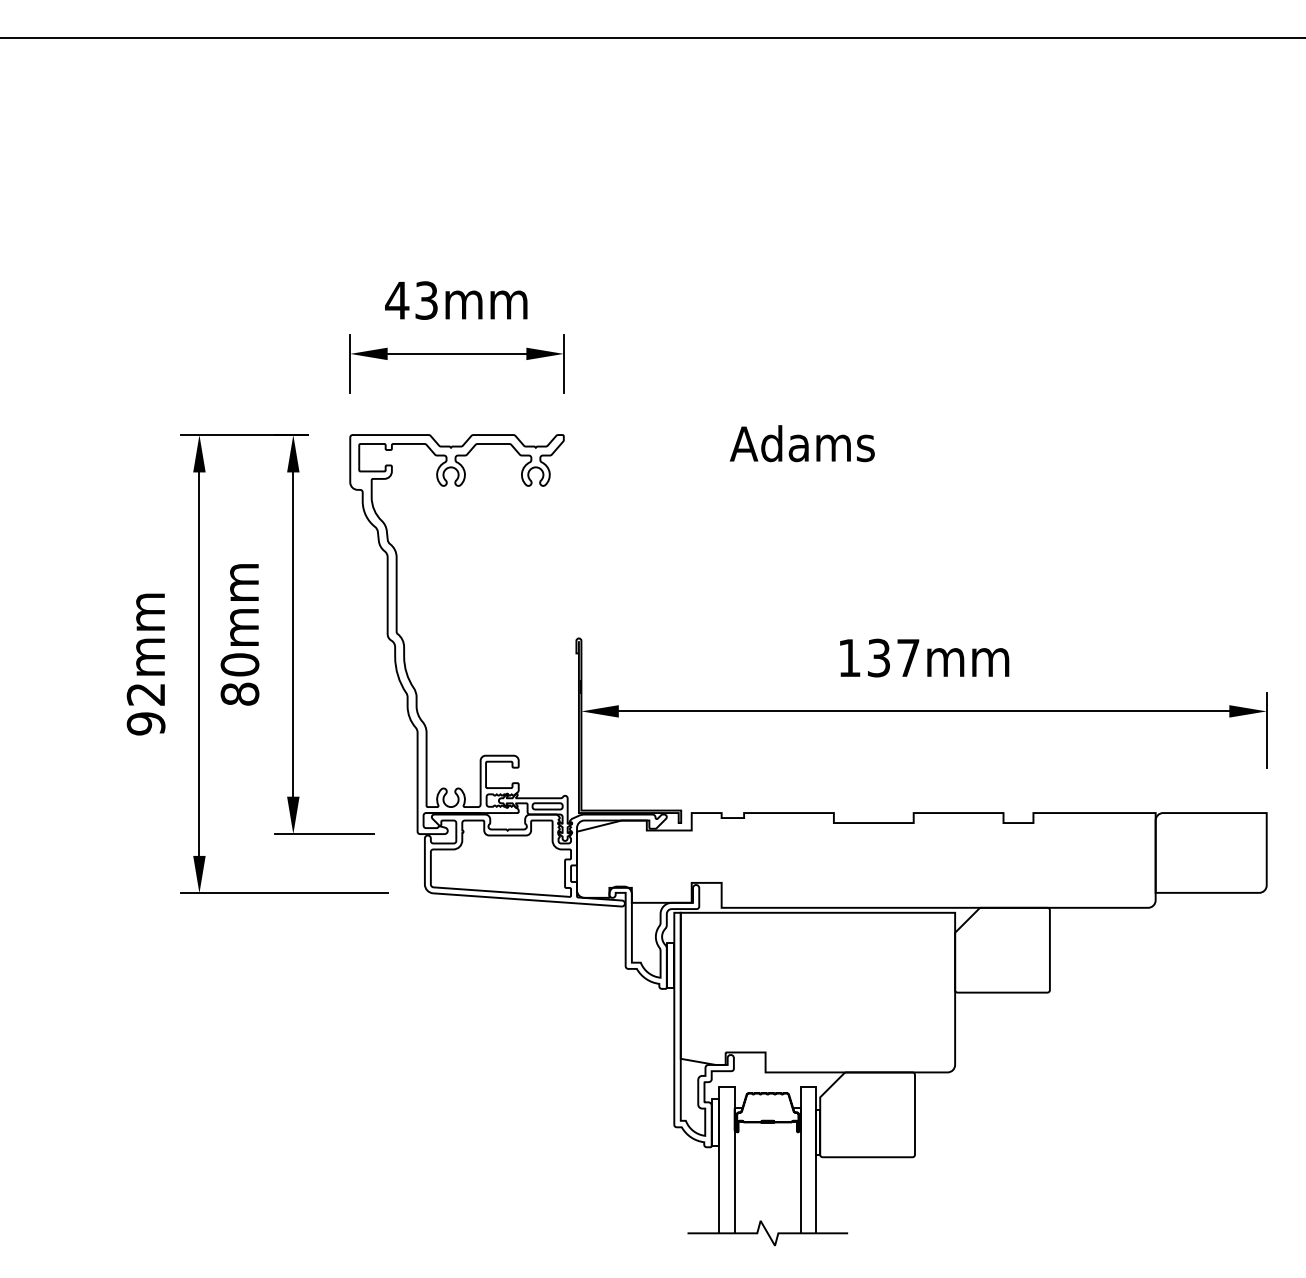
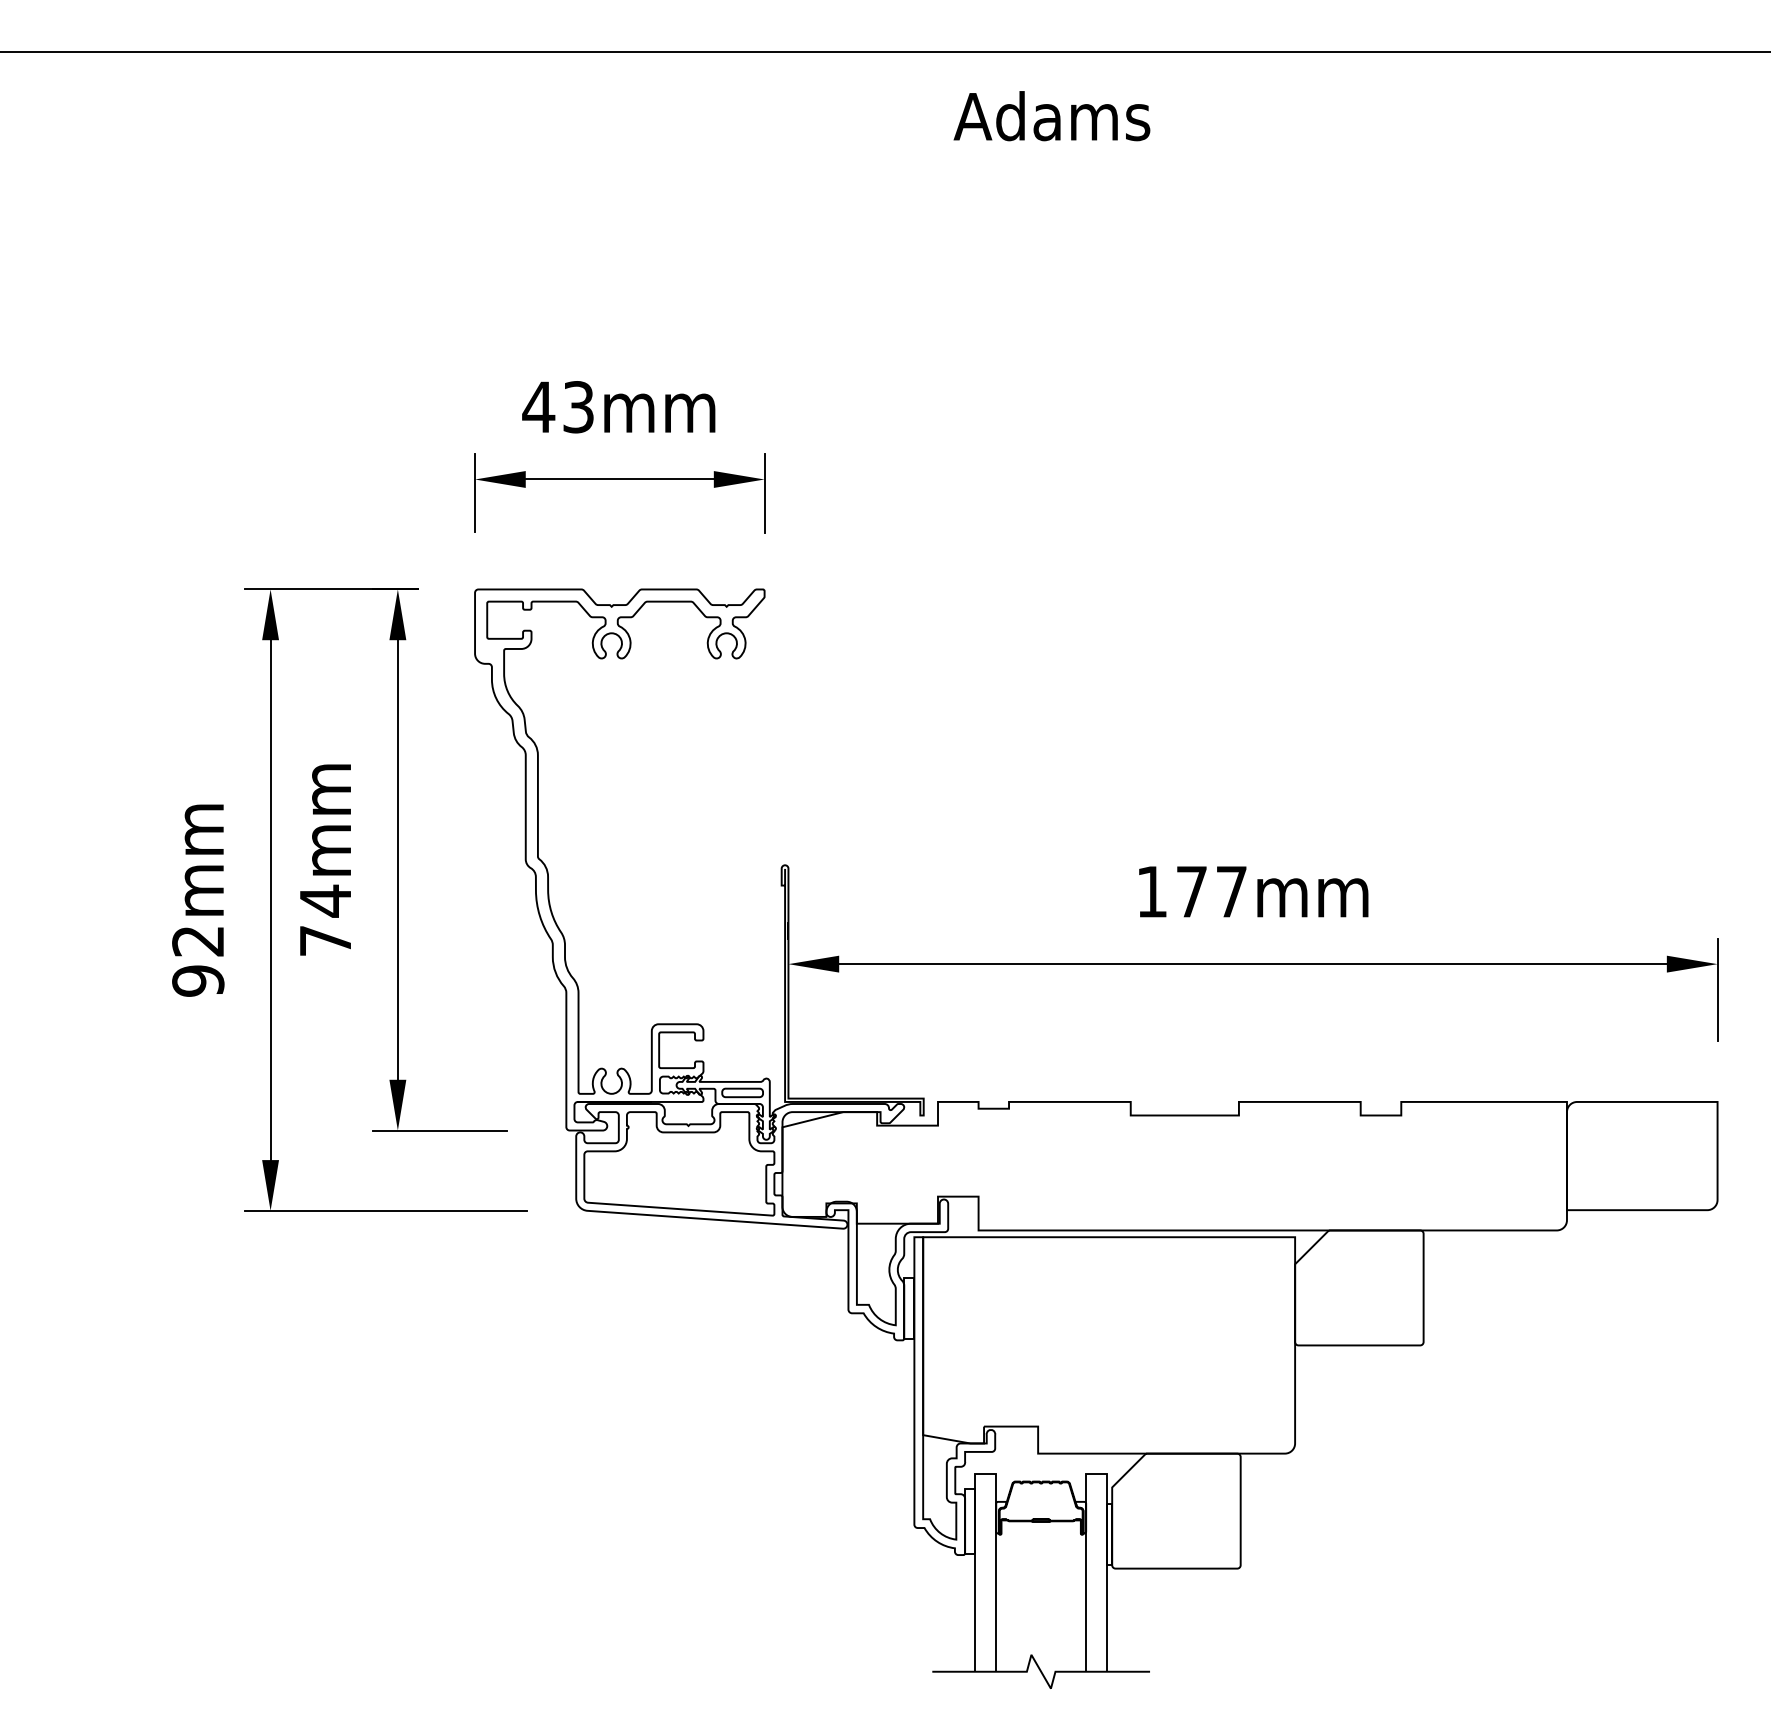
text: (801, 443) -> (1051, 116), moved
text: (878, 657) -> (1191, 891), 137mm -> 177mm
text: (239, 679) -> (325, 920), 80mm -> 74mm

